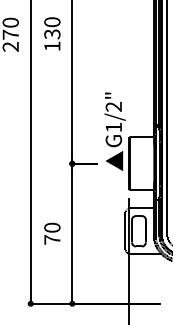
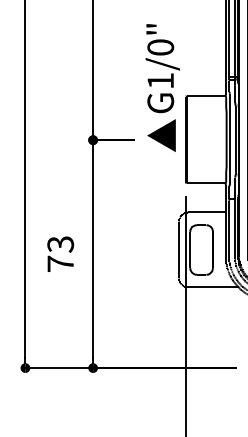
text: (113, 106) -> (160, 46), G1/2" -> G1/0"
text: (52, 227) -> (60, 243), 70 -> 73

